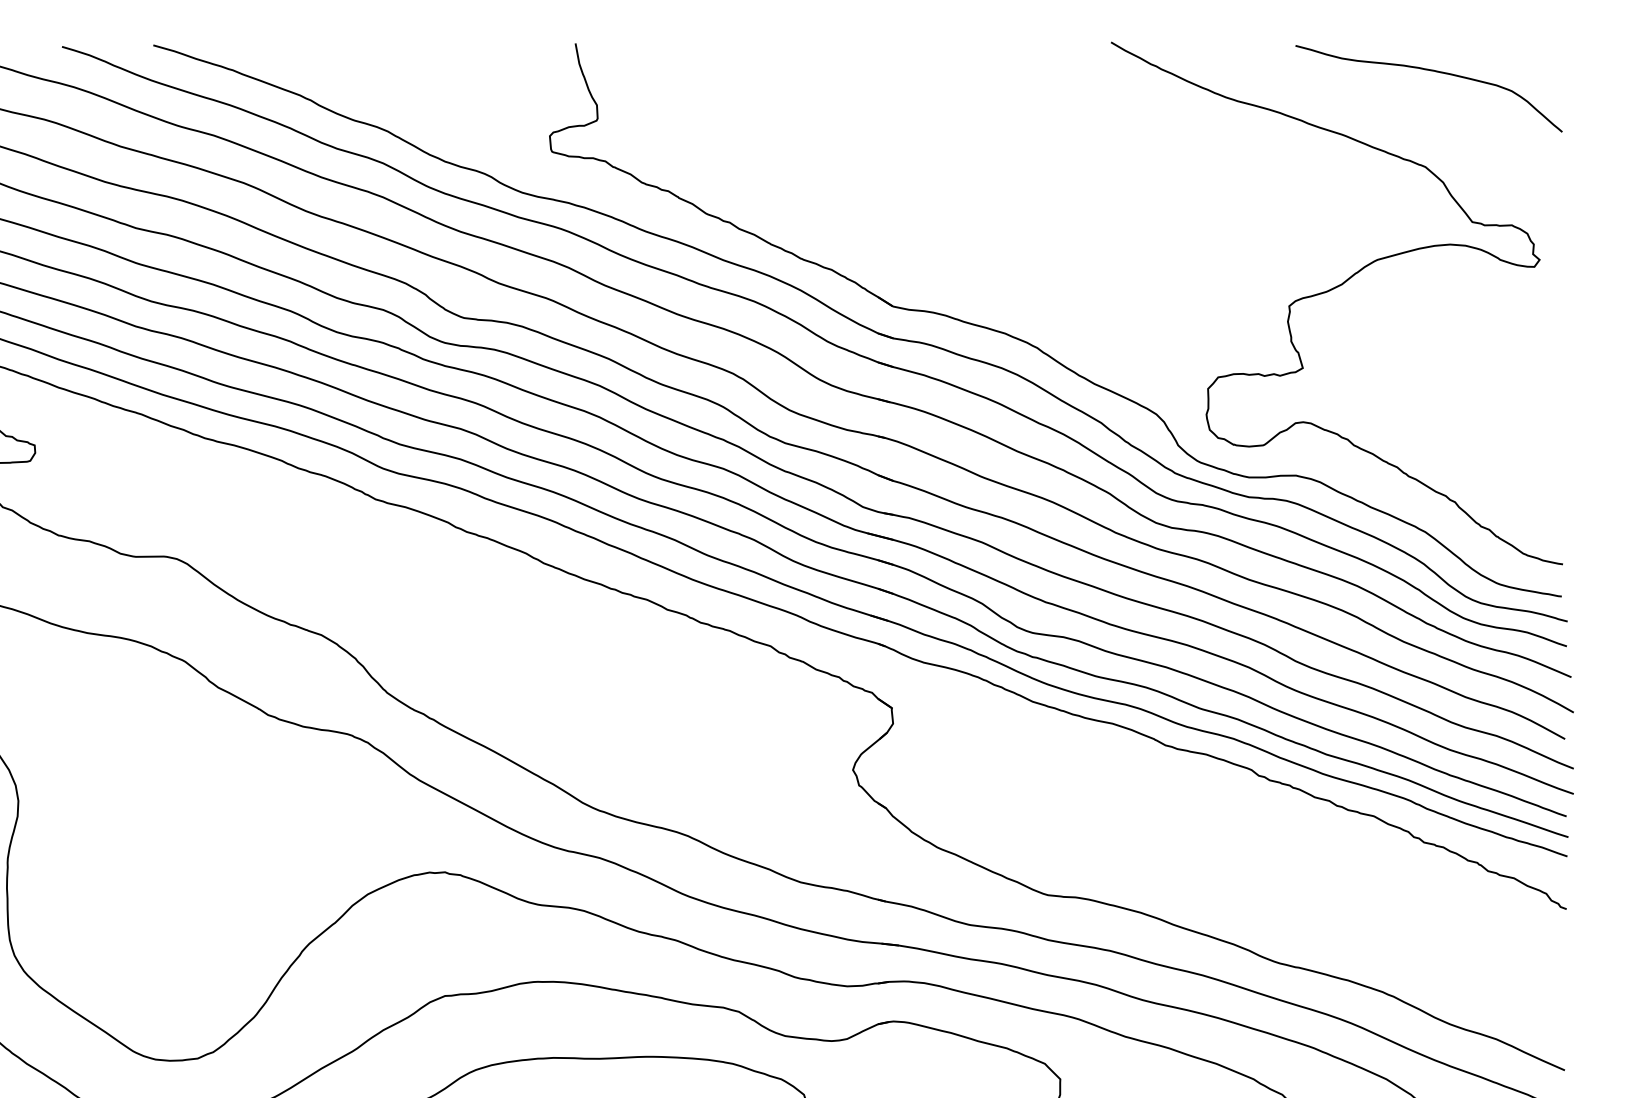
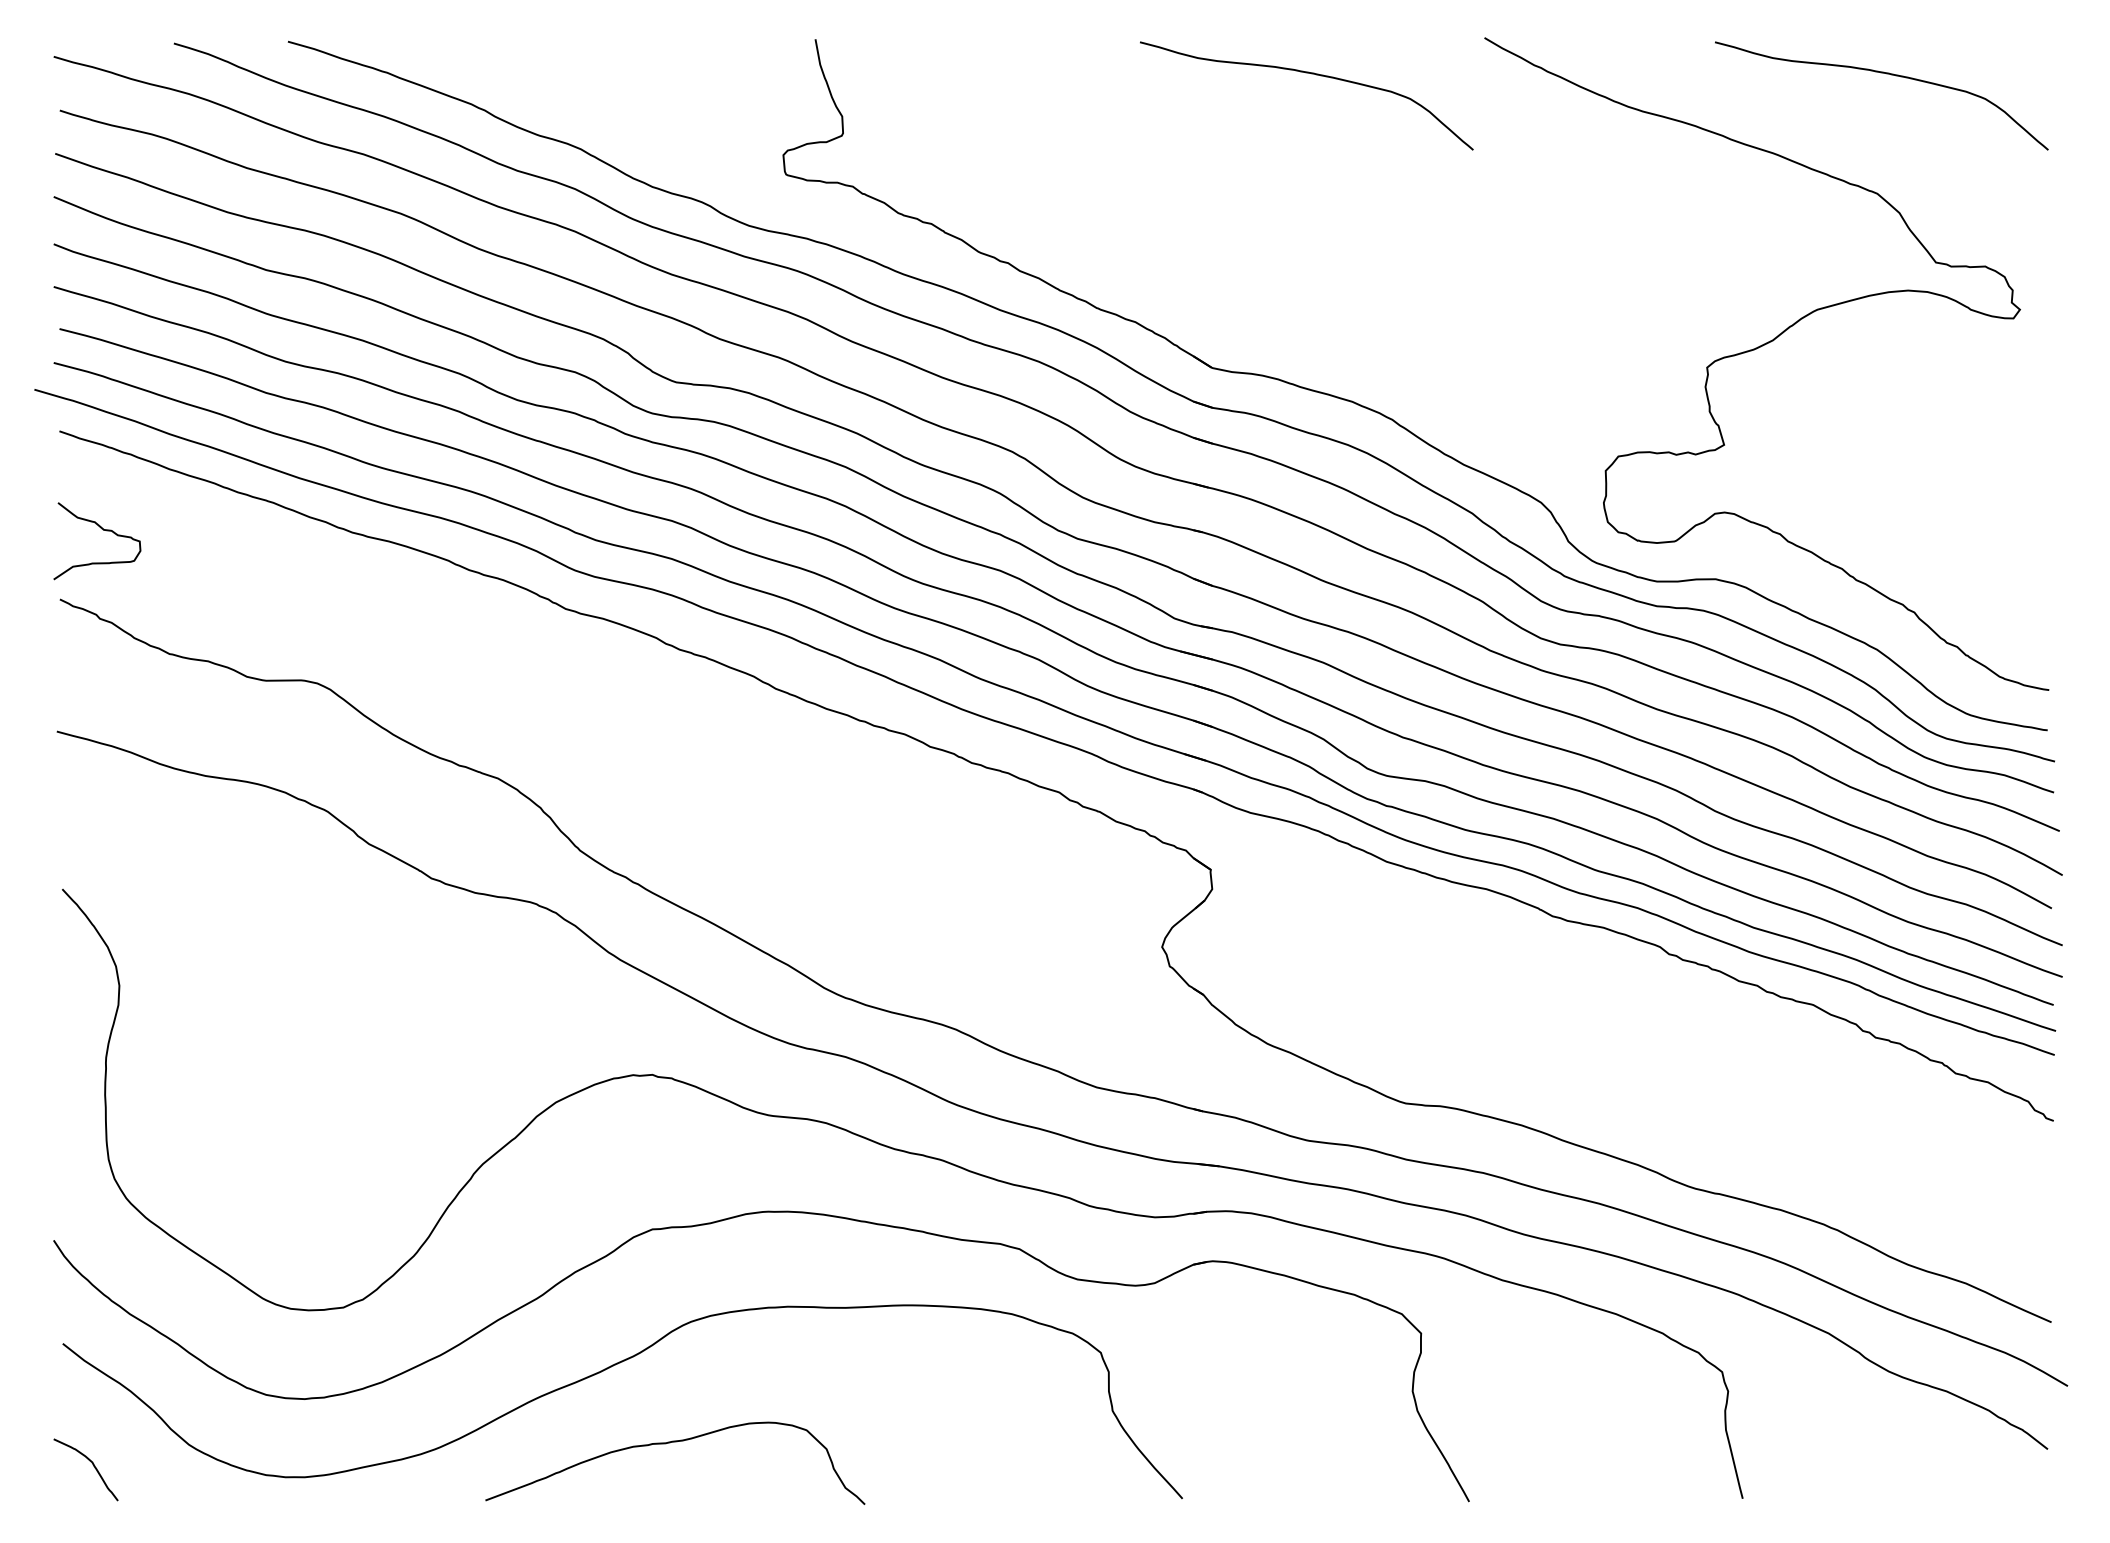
curve: (972, 71) -> (1311, 74), added

